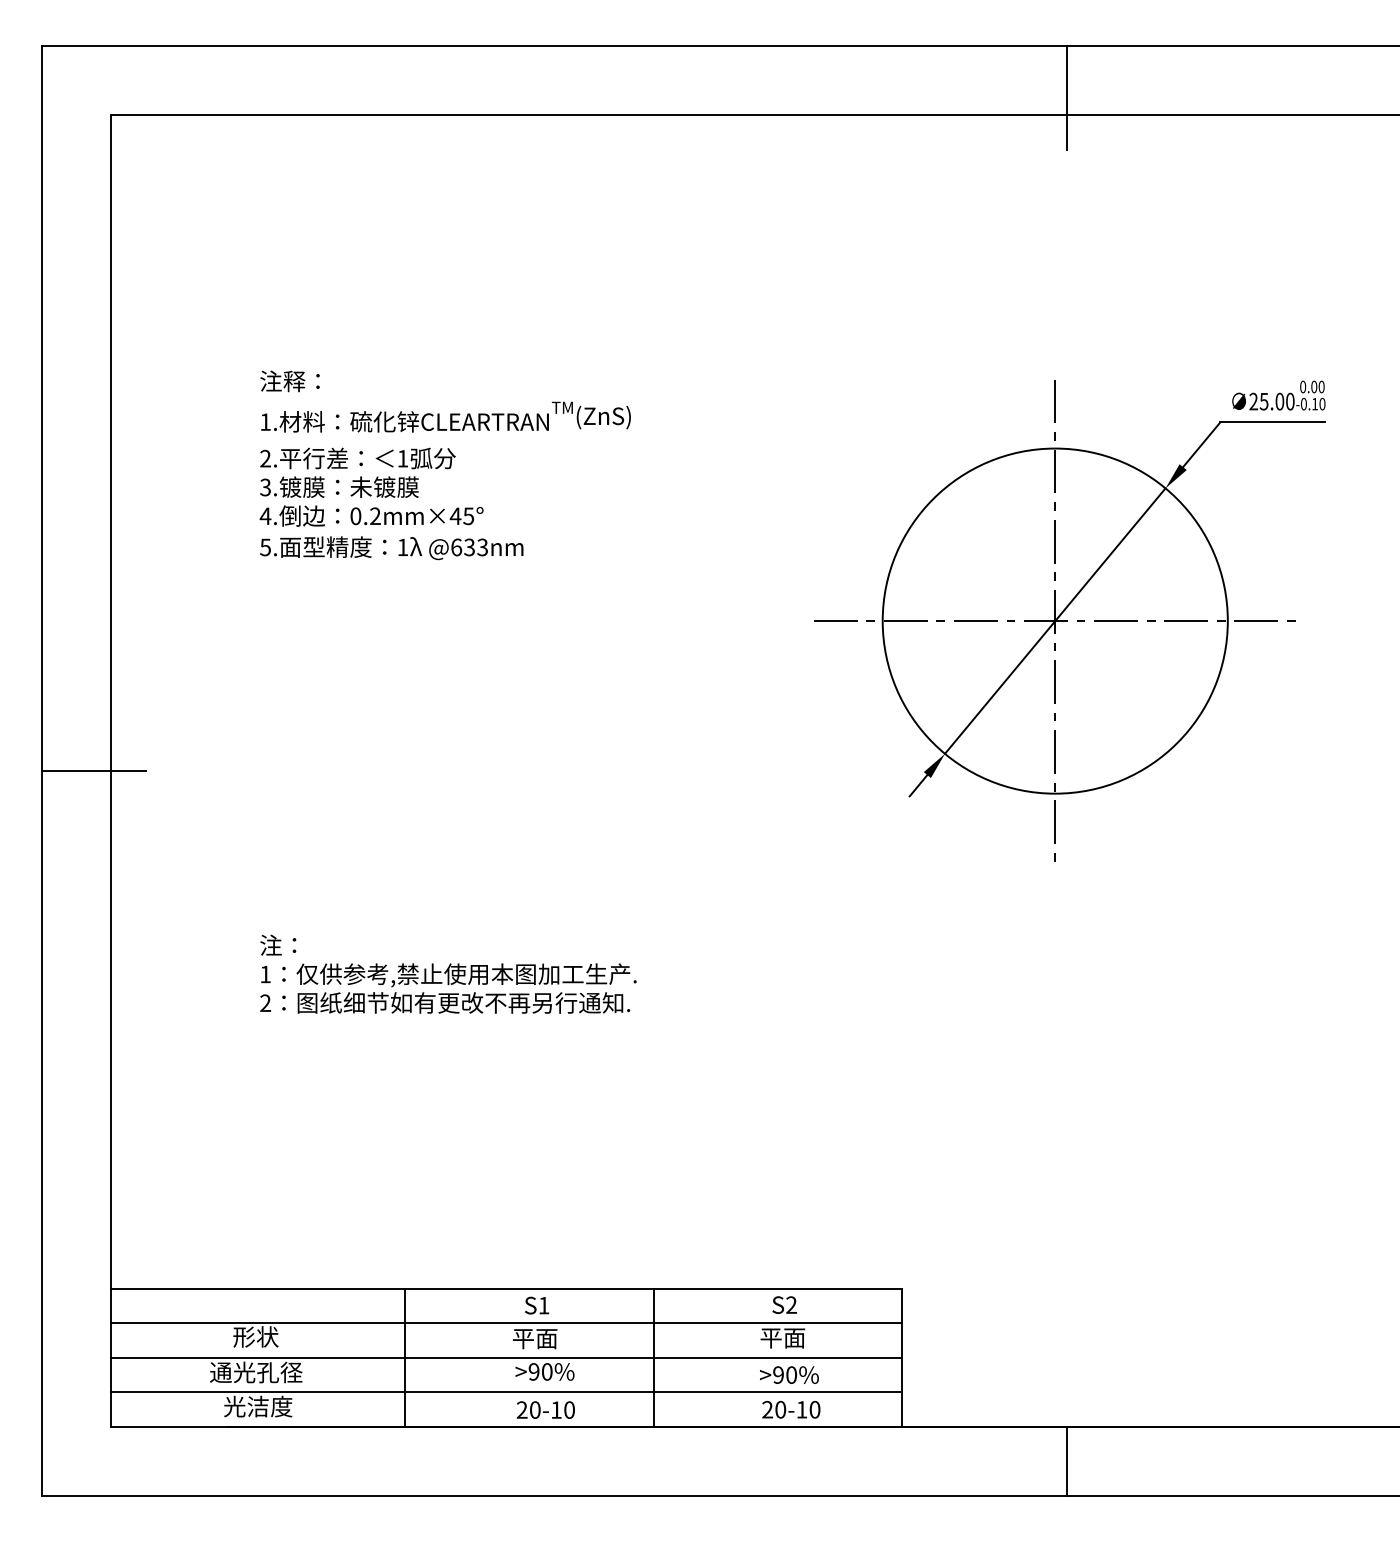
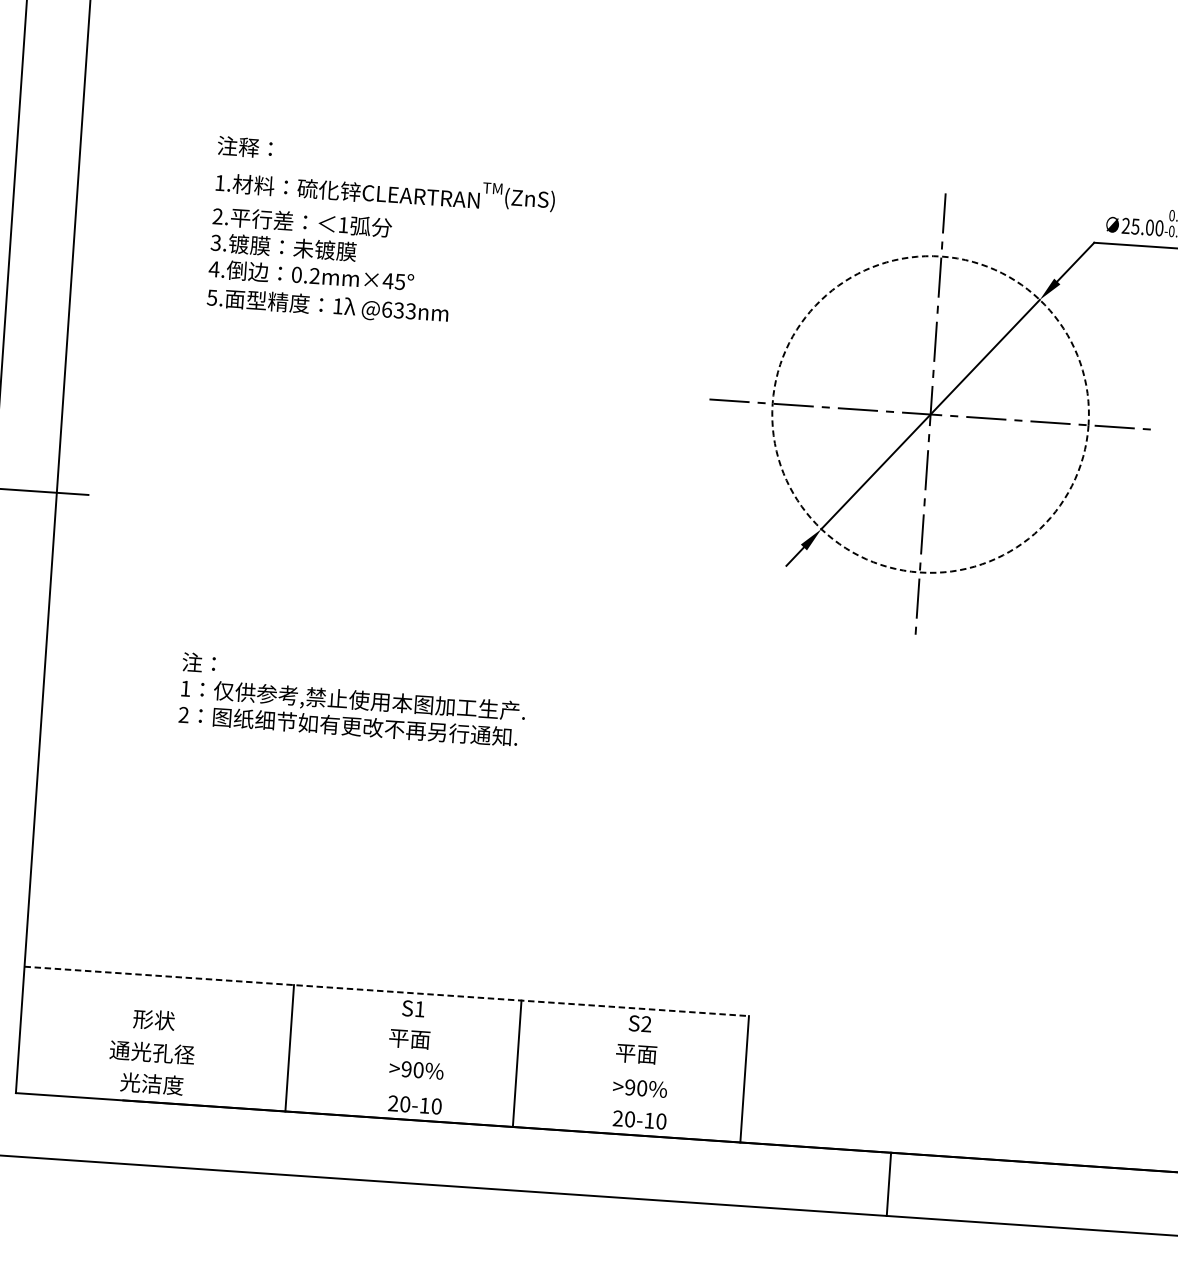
circle: (1054, 620) -> (929, 413), solid -> dashed
line: (506, 1288) -> (386, 991), solid -> dashed
line: (506, 1323) -> (384, 1023), removed
line: (506, 1357) -> (382, 1054), removed
line: (506, 1392) -> (380, 1086), removed

